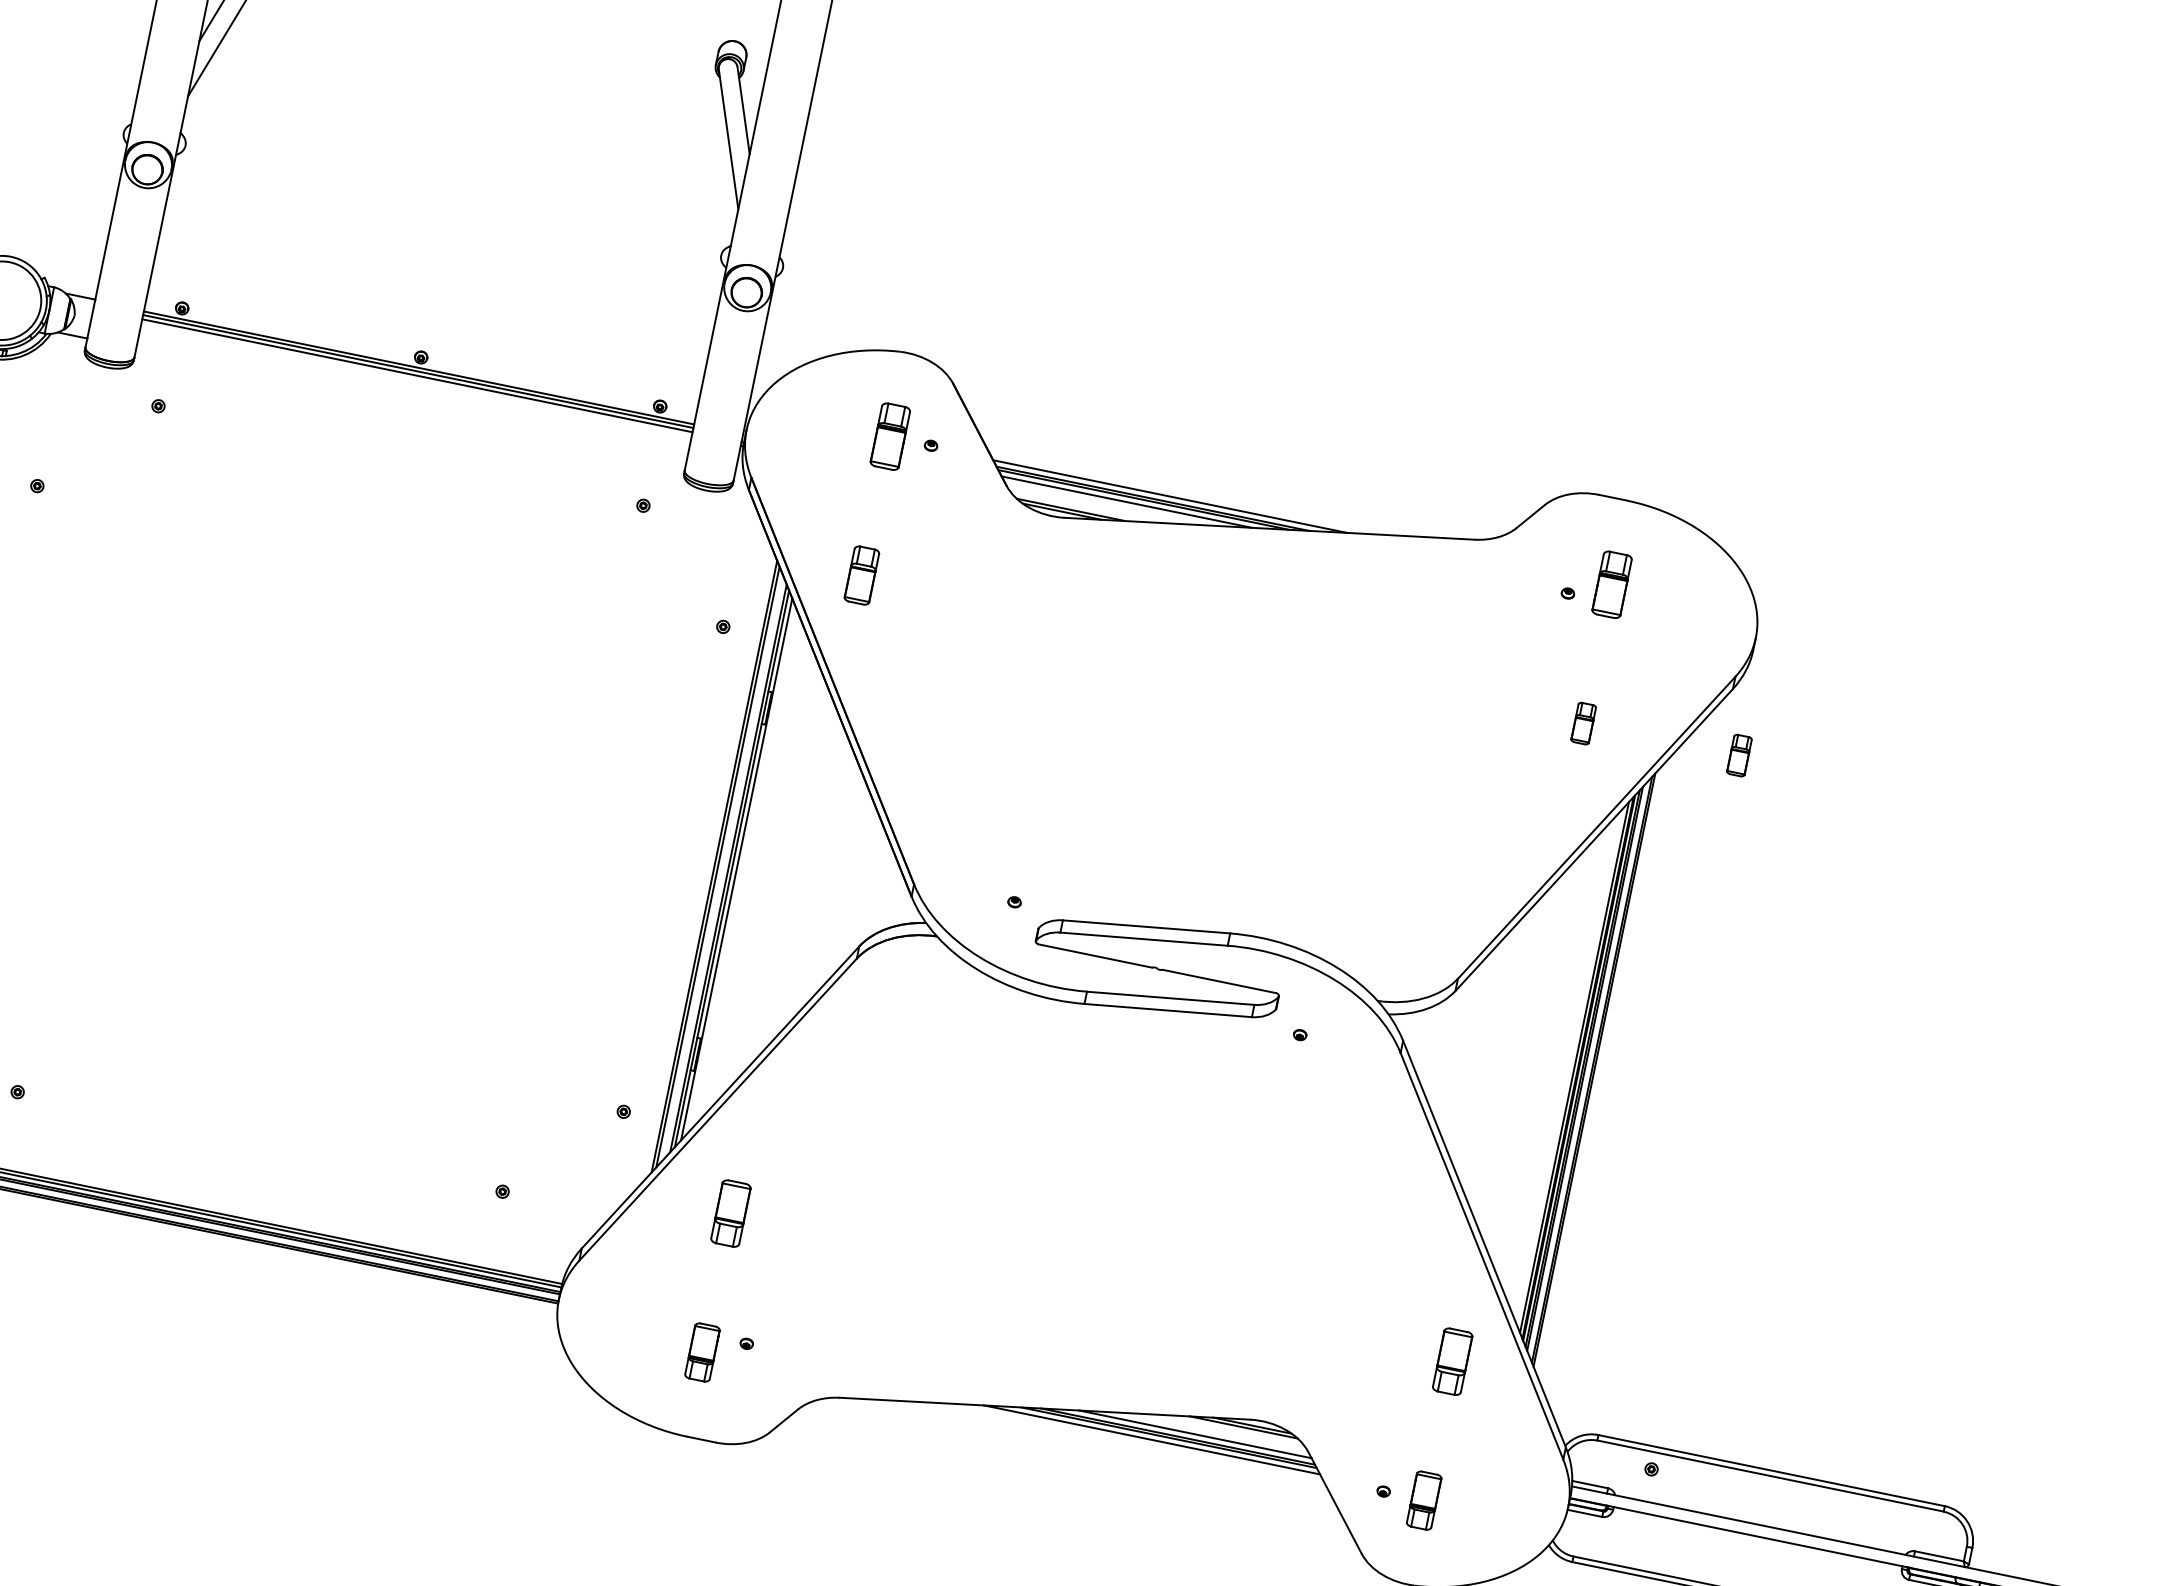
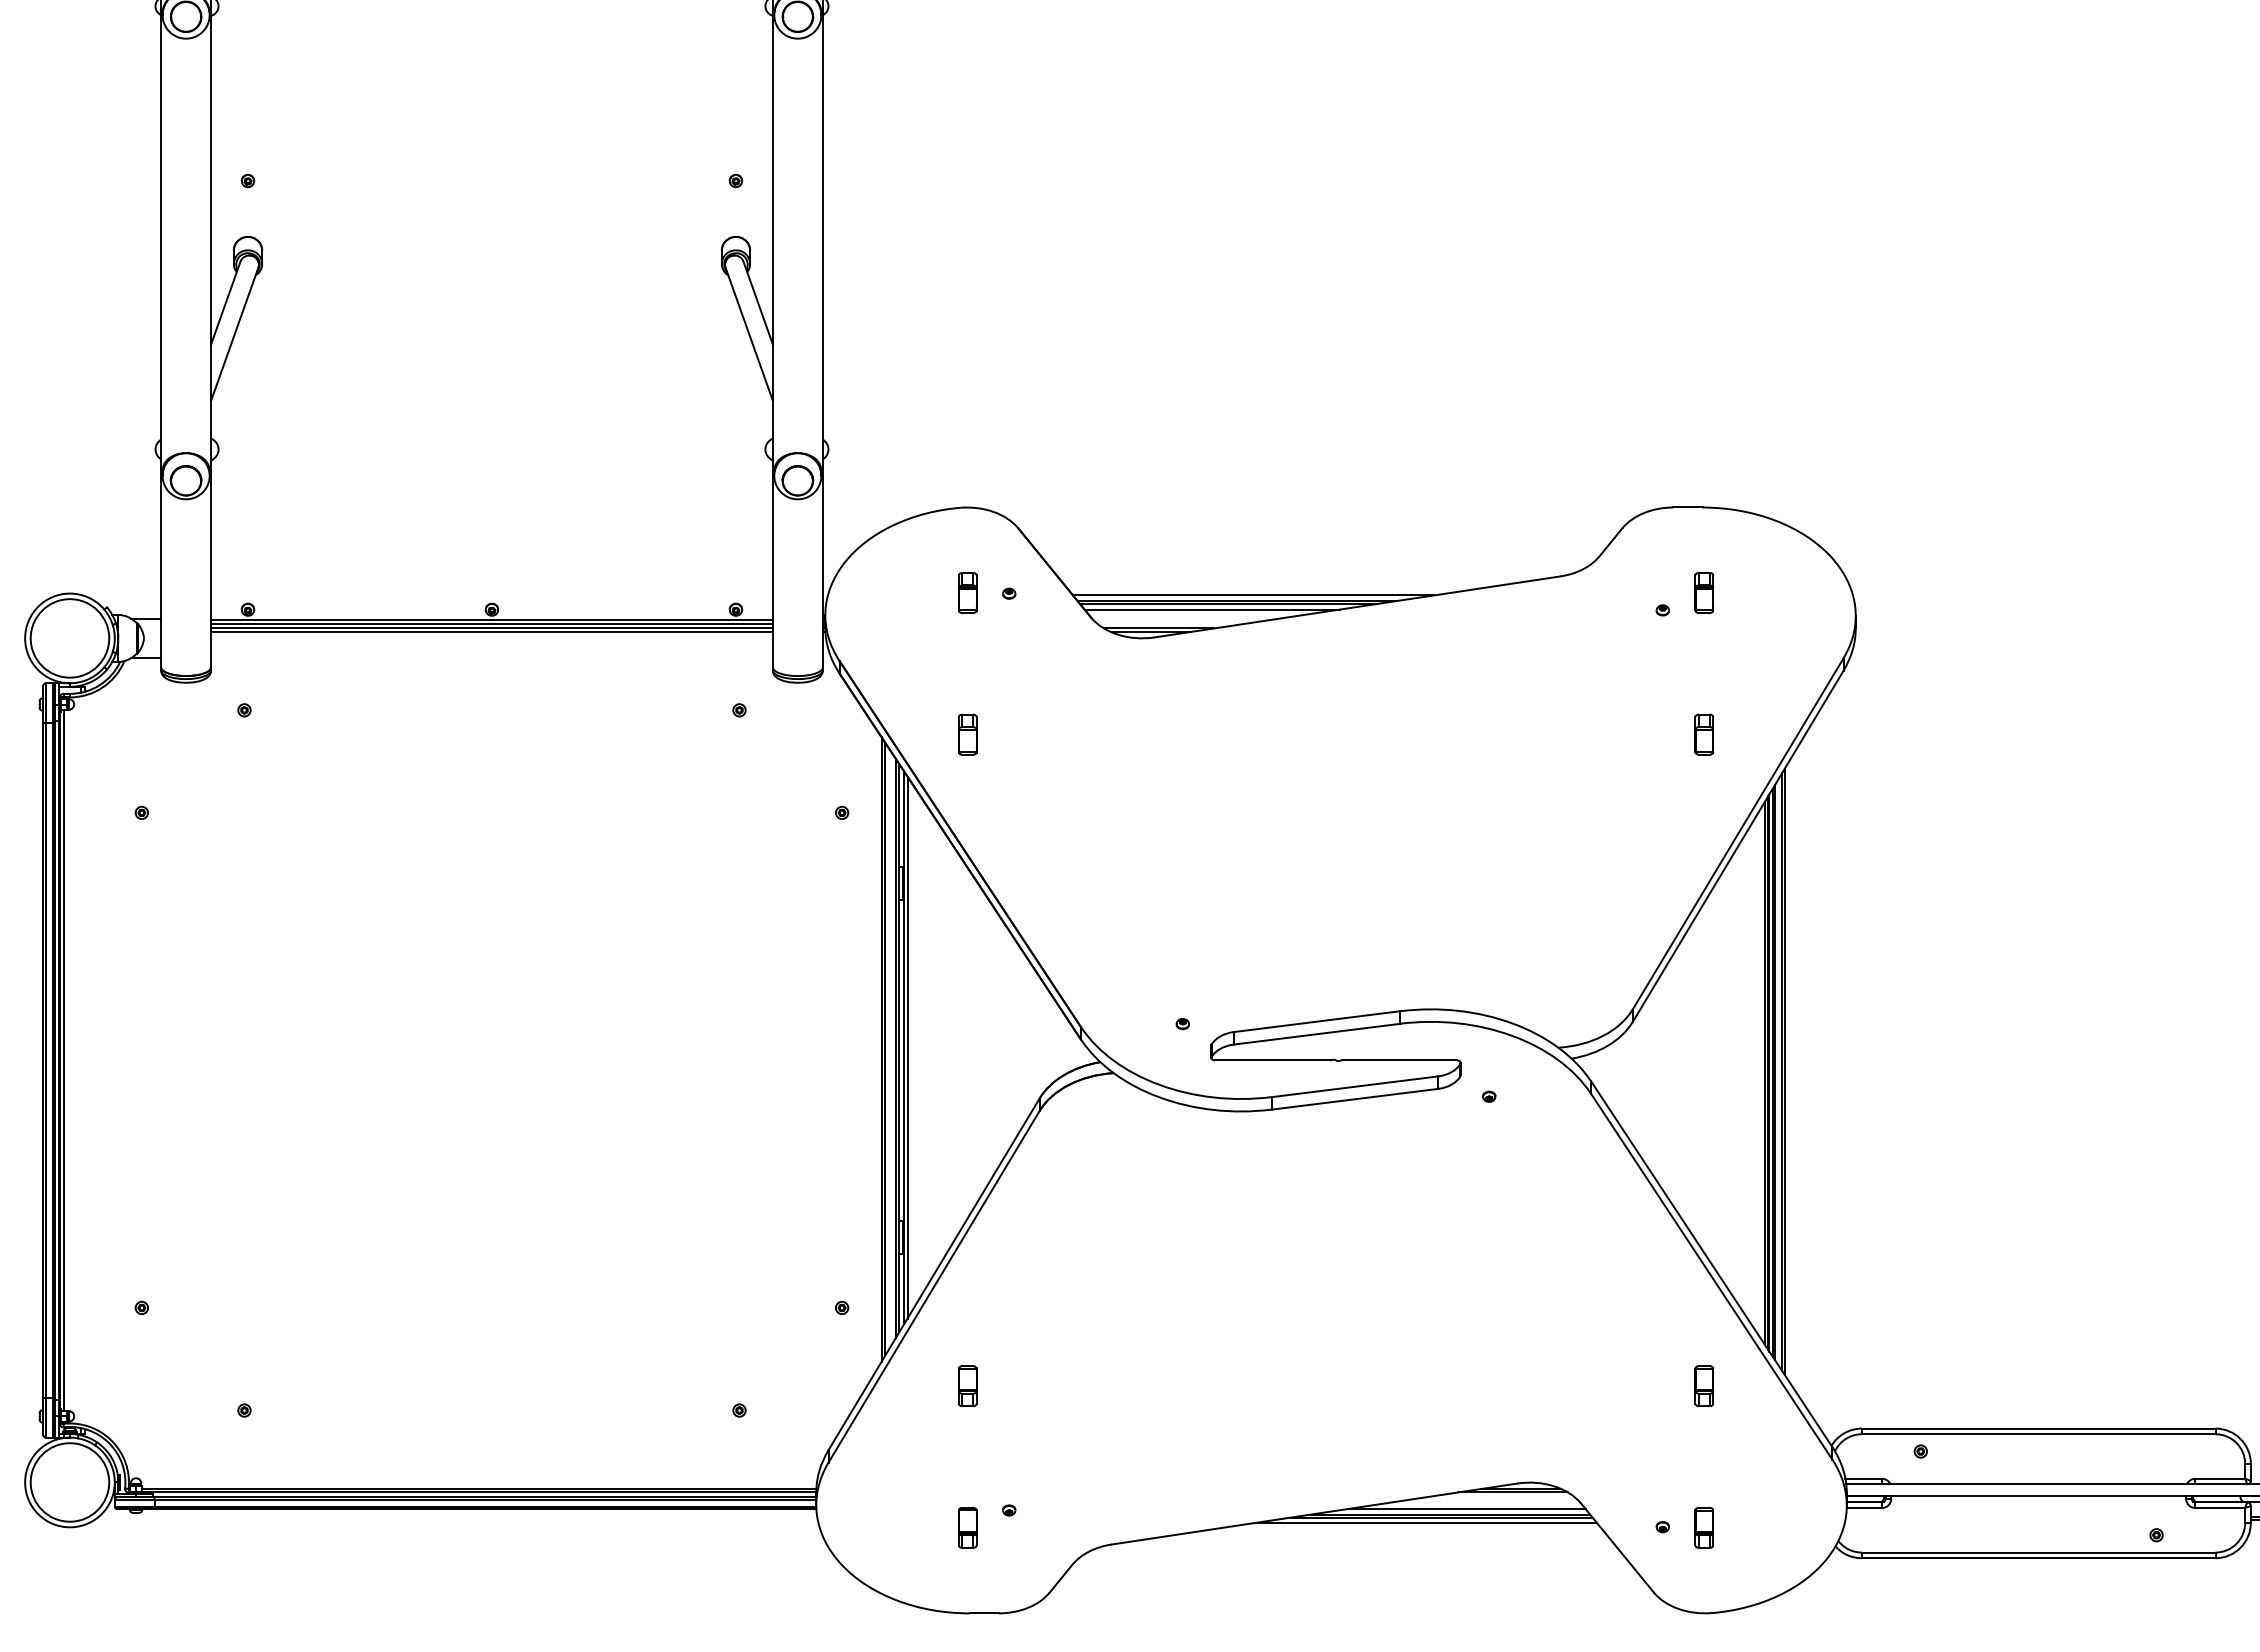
line: (416, 378) -> (491, 631), added
part: (890, 436) -> (967, 592), size x0.62
part: (861, 575) -> (967, 734), size x0.71
part: (1612, 584) -> (1704, 592), size x0.62
part: (1739, 755) -> (1863, 734), removed
line: (740, 869) -> (907, 1047), added
part: (730, 1213) -> (967, 1386), size x0.62
part: (702, 1352) -> (967, 1527), size x0.71
part: (1452, 1362) -> (1704, 1386), size x0.62
part: (1424, 1500) -> (1704, 1527), size x0.71

